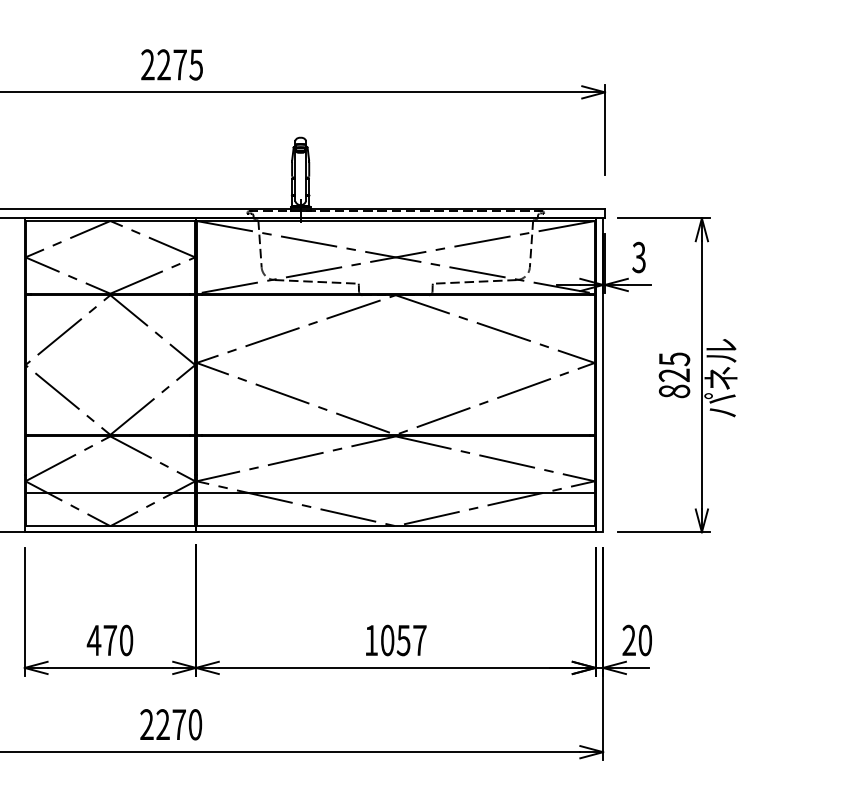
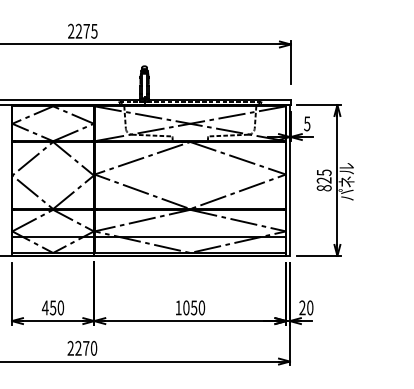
text: (639, 256) -> (307, 123), 3 -> 5
text: (109, 639) -> (52, 307), 470 -> 450
text: (419, 639) -> (201, 307), 1057 -> 1050

